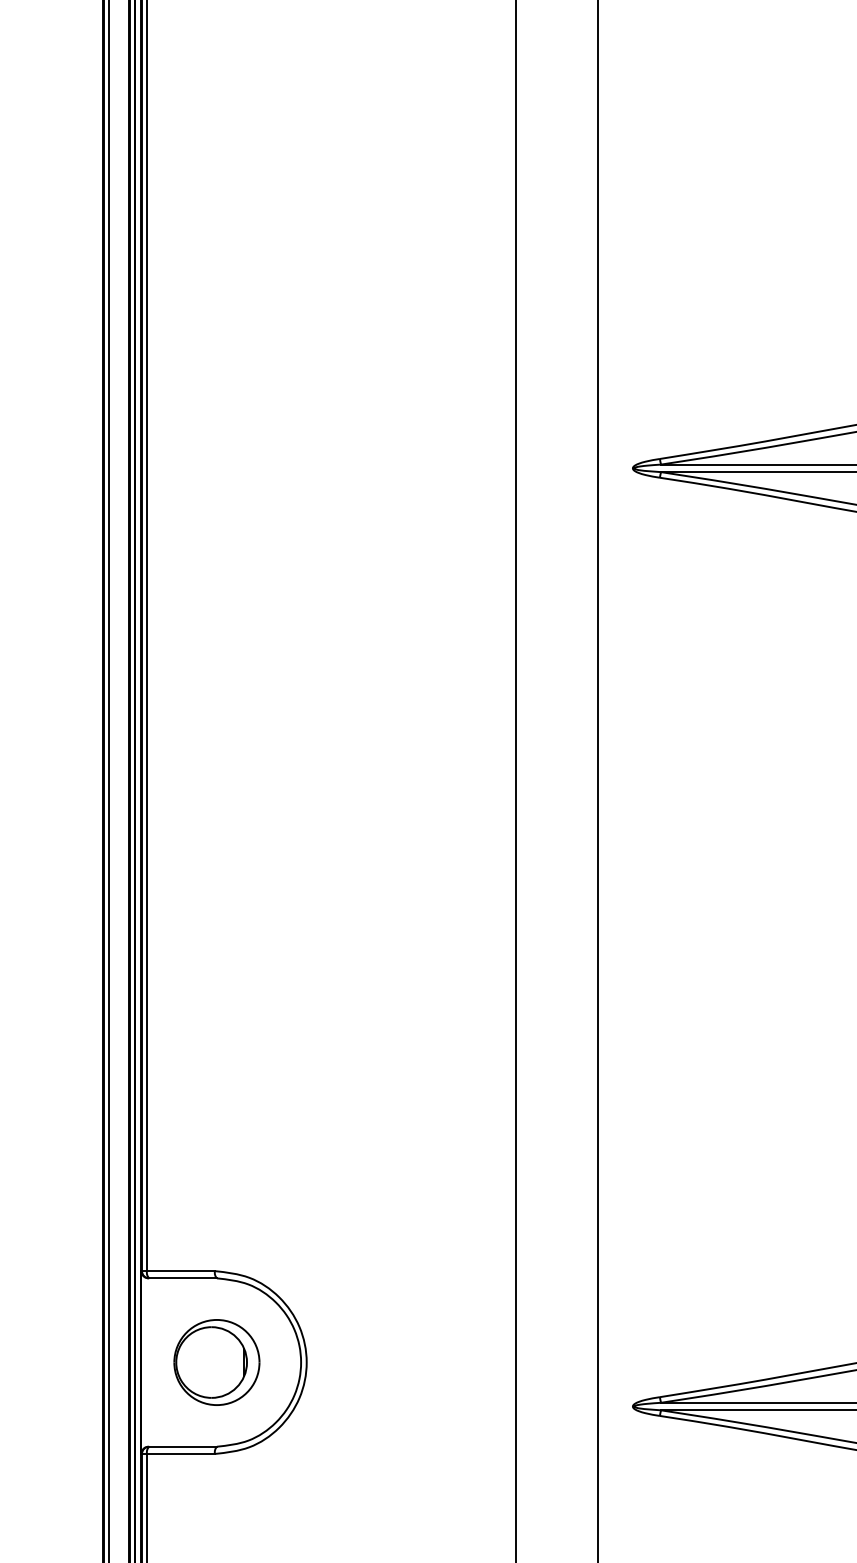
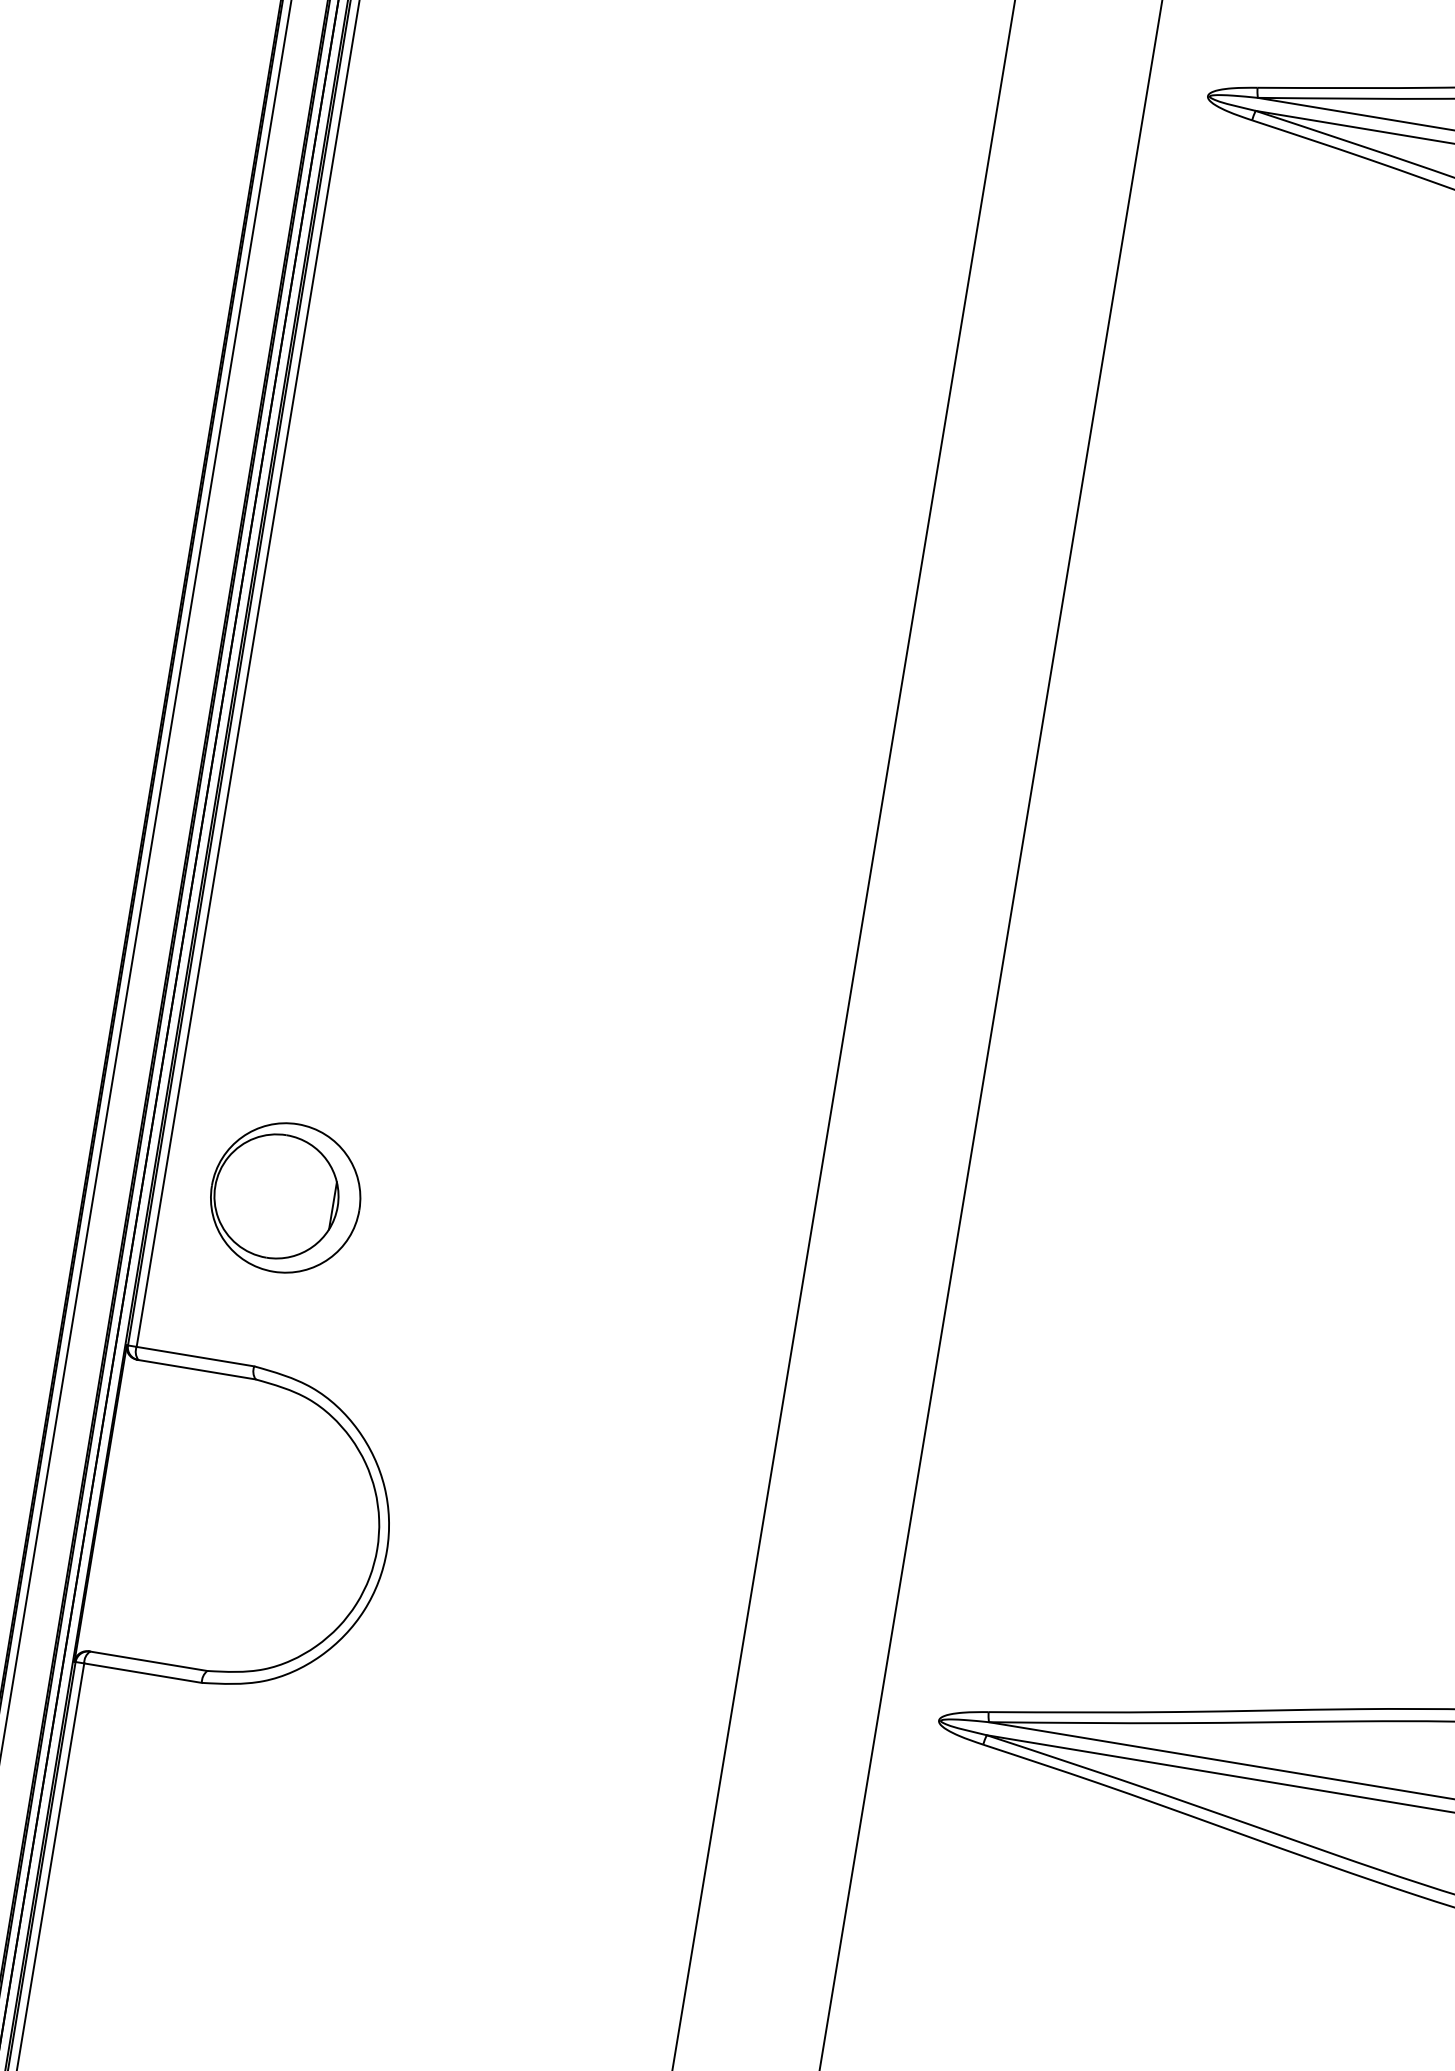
part: (216, 1362) -> (284, 1197), moved

